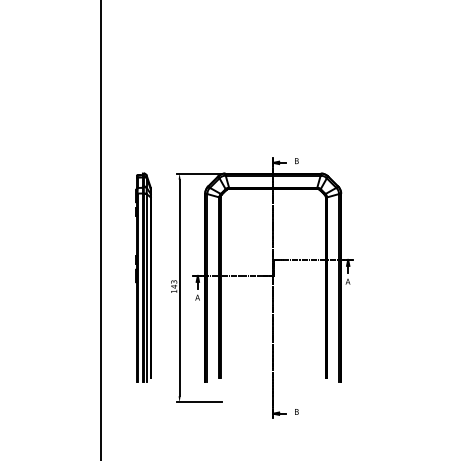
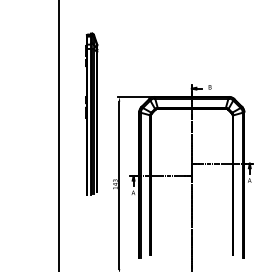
part: (143, 277) -> (91, 113), moved

